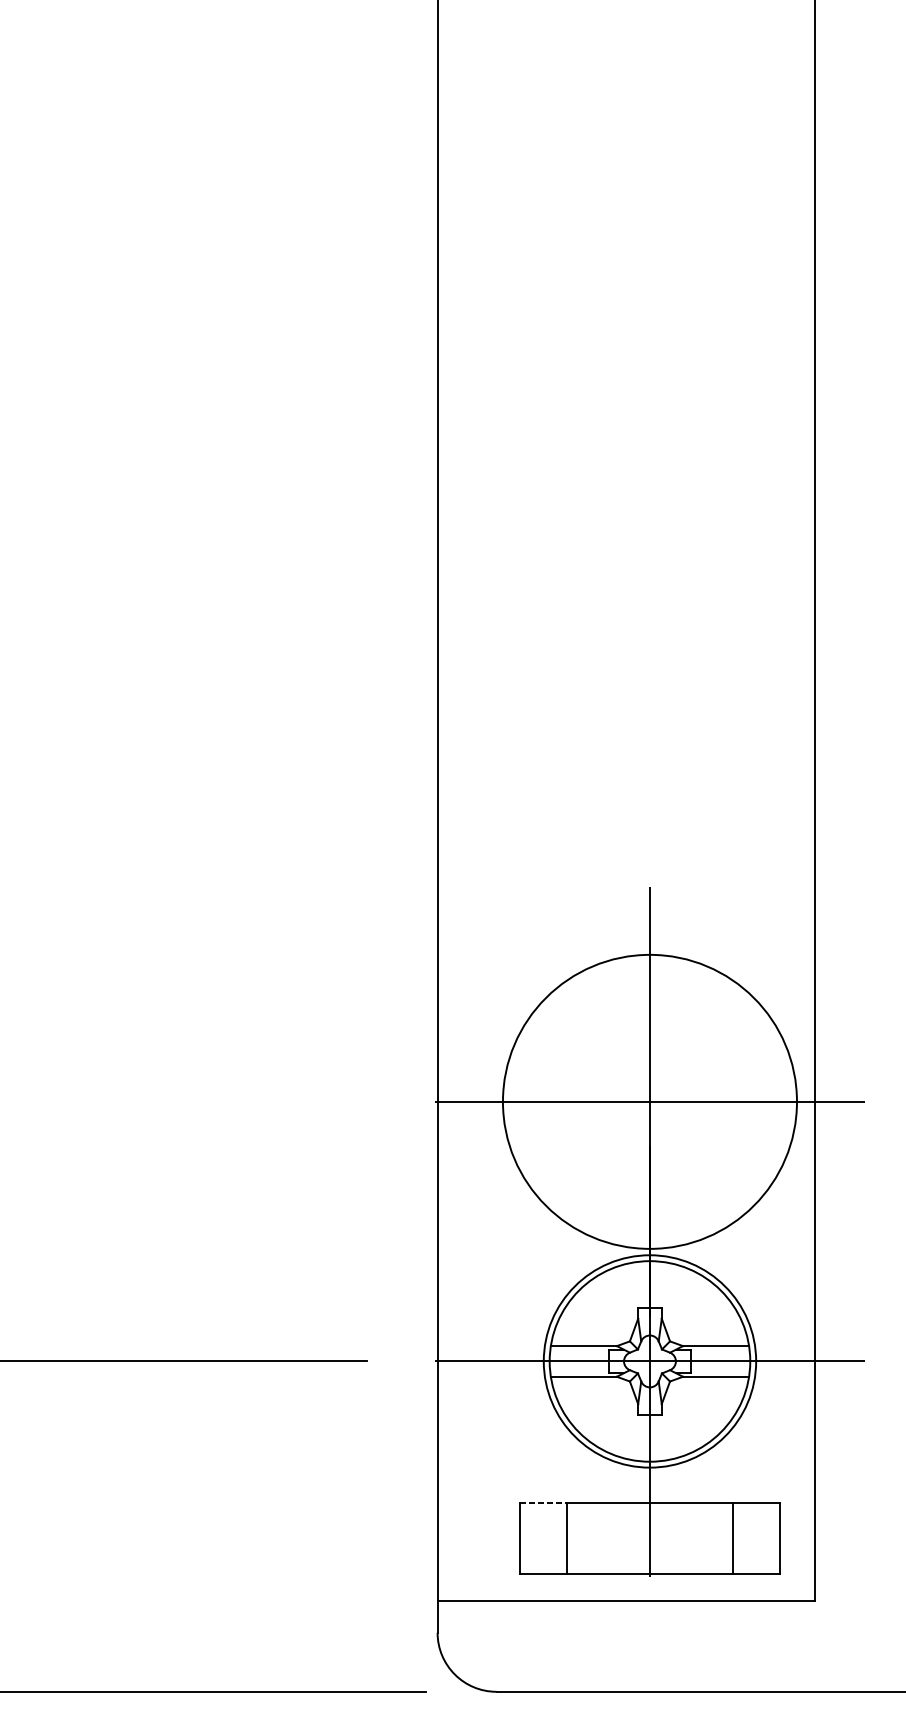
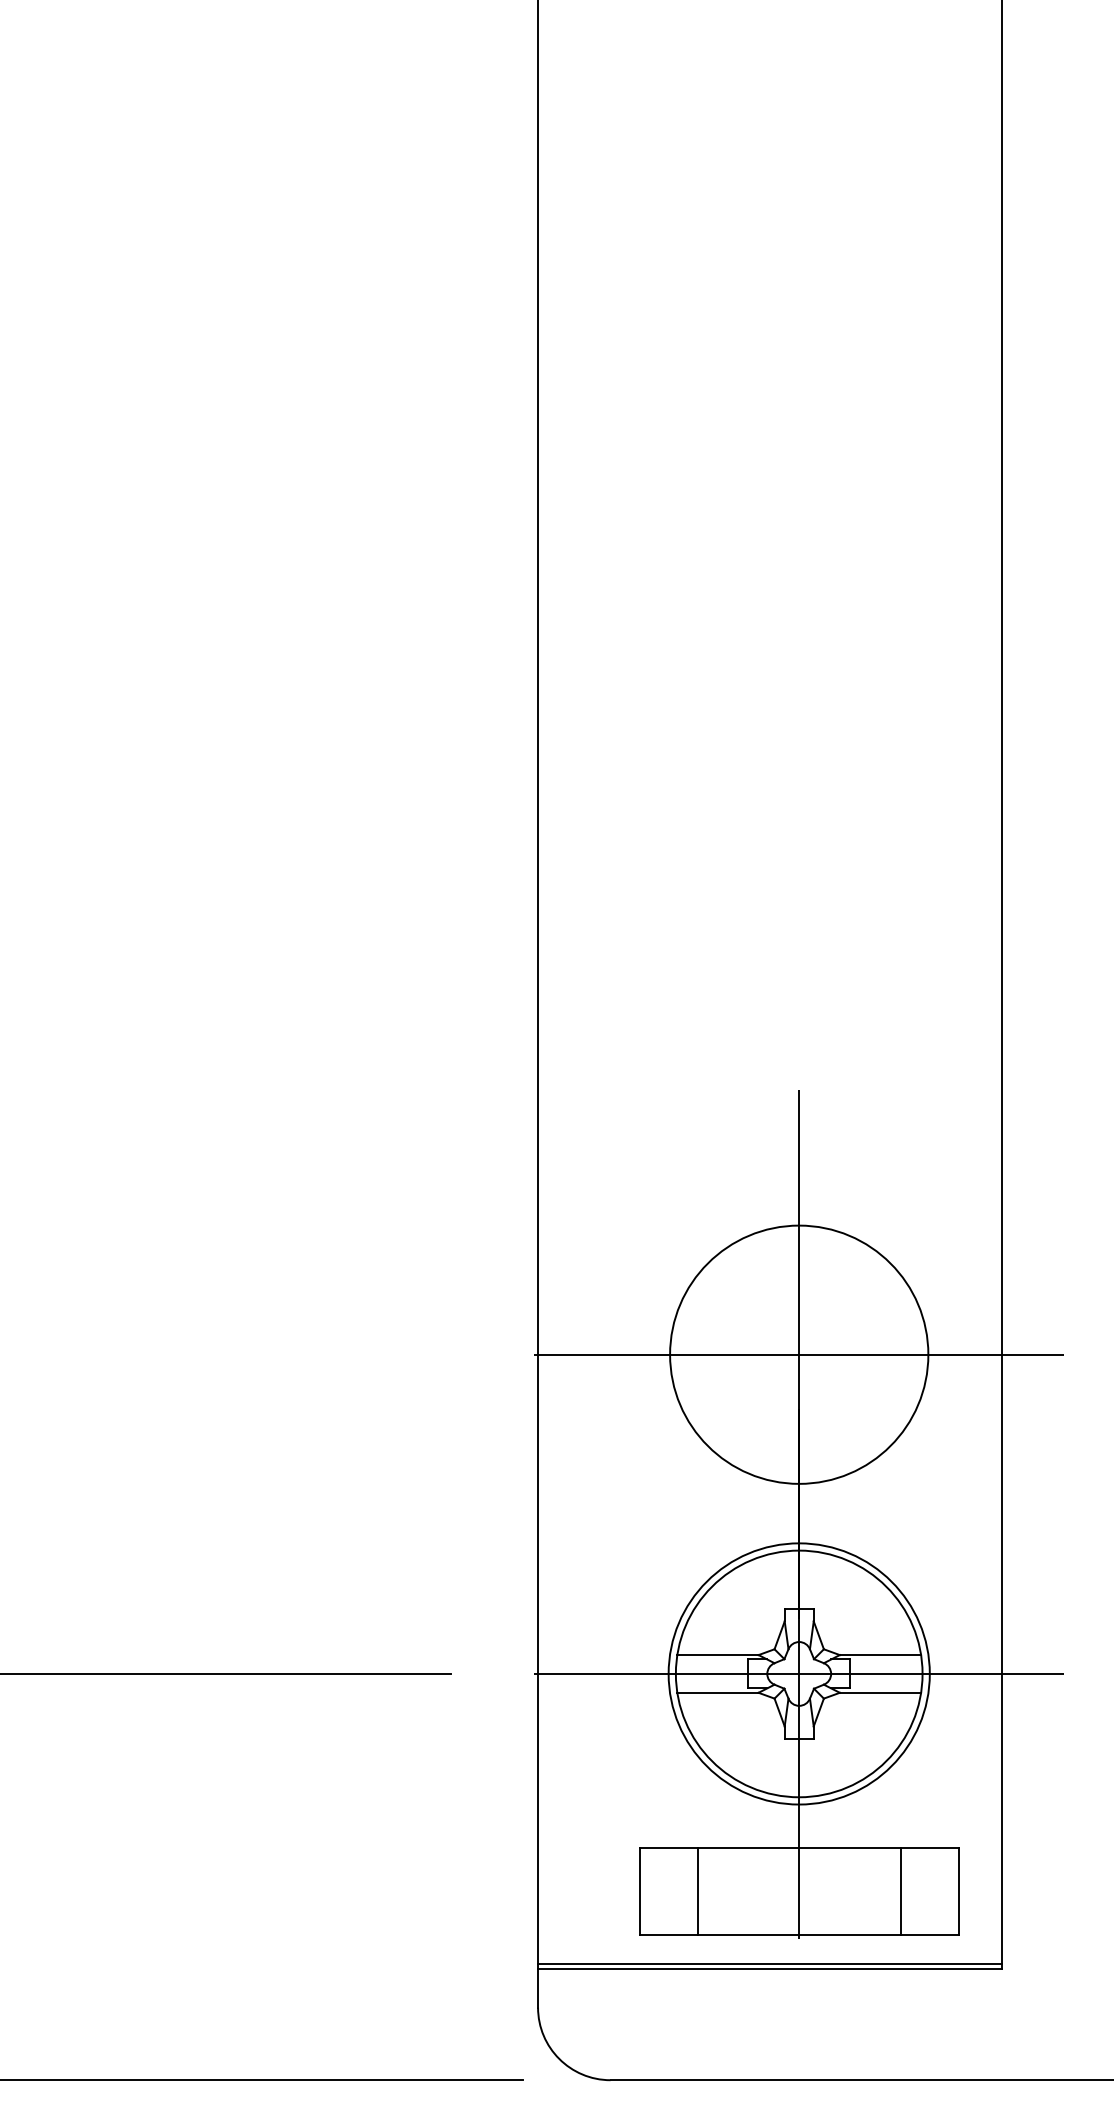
circle: (650, 1101) -> (799, 1354), size x0.71
line: (544, 1503) -> (669, 1848), dashed -> solid
line: (626, 1597) -> (770, 1964), added

